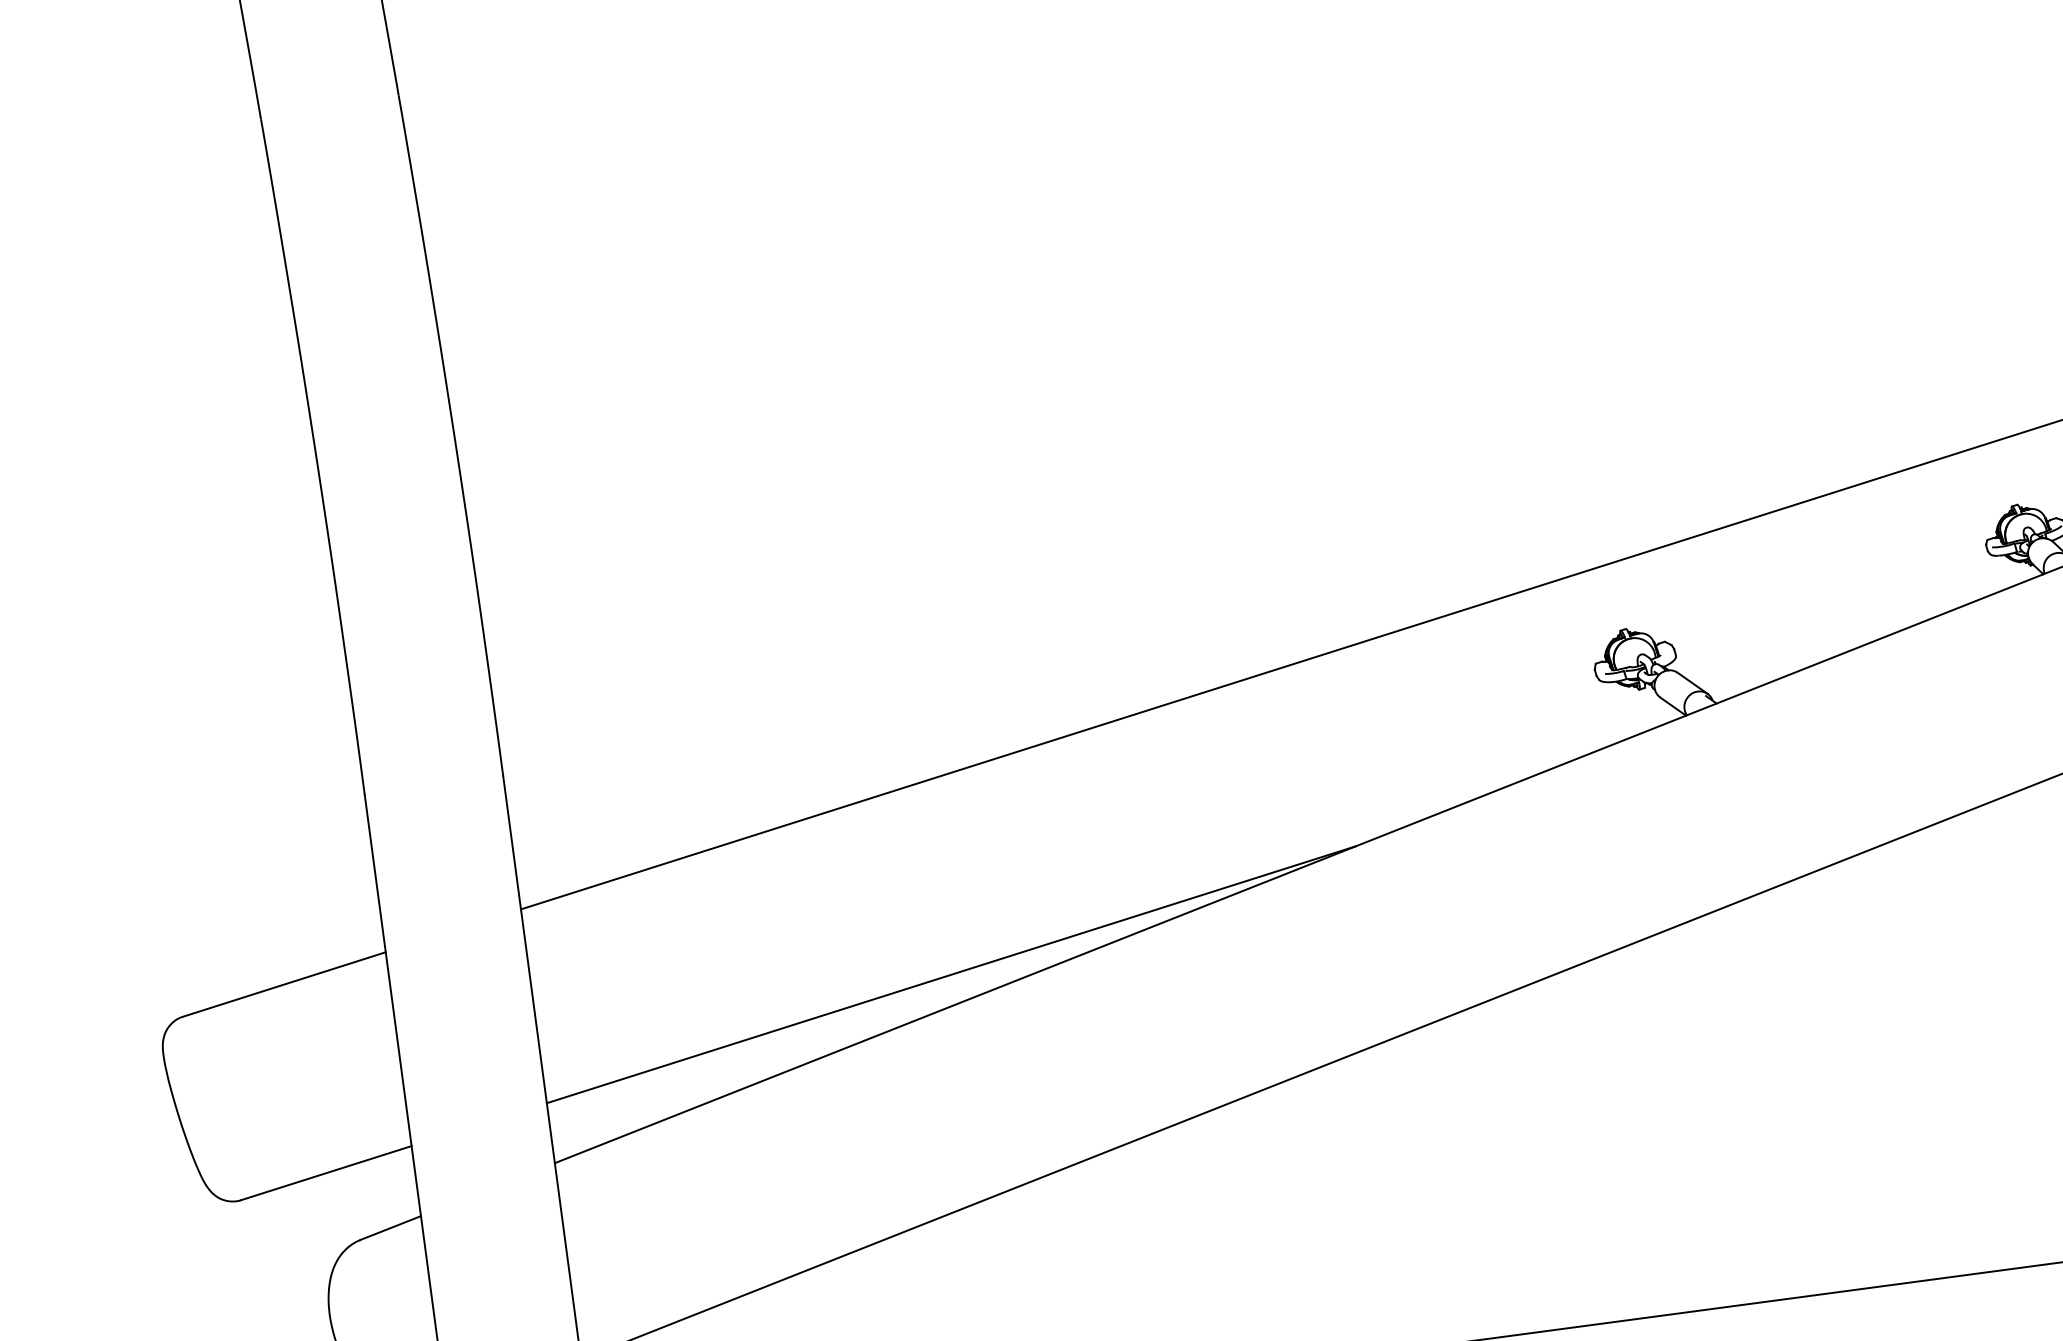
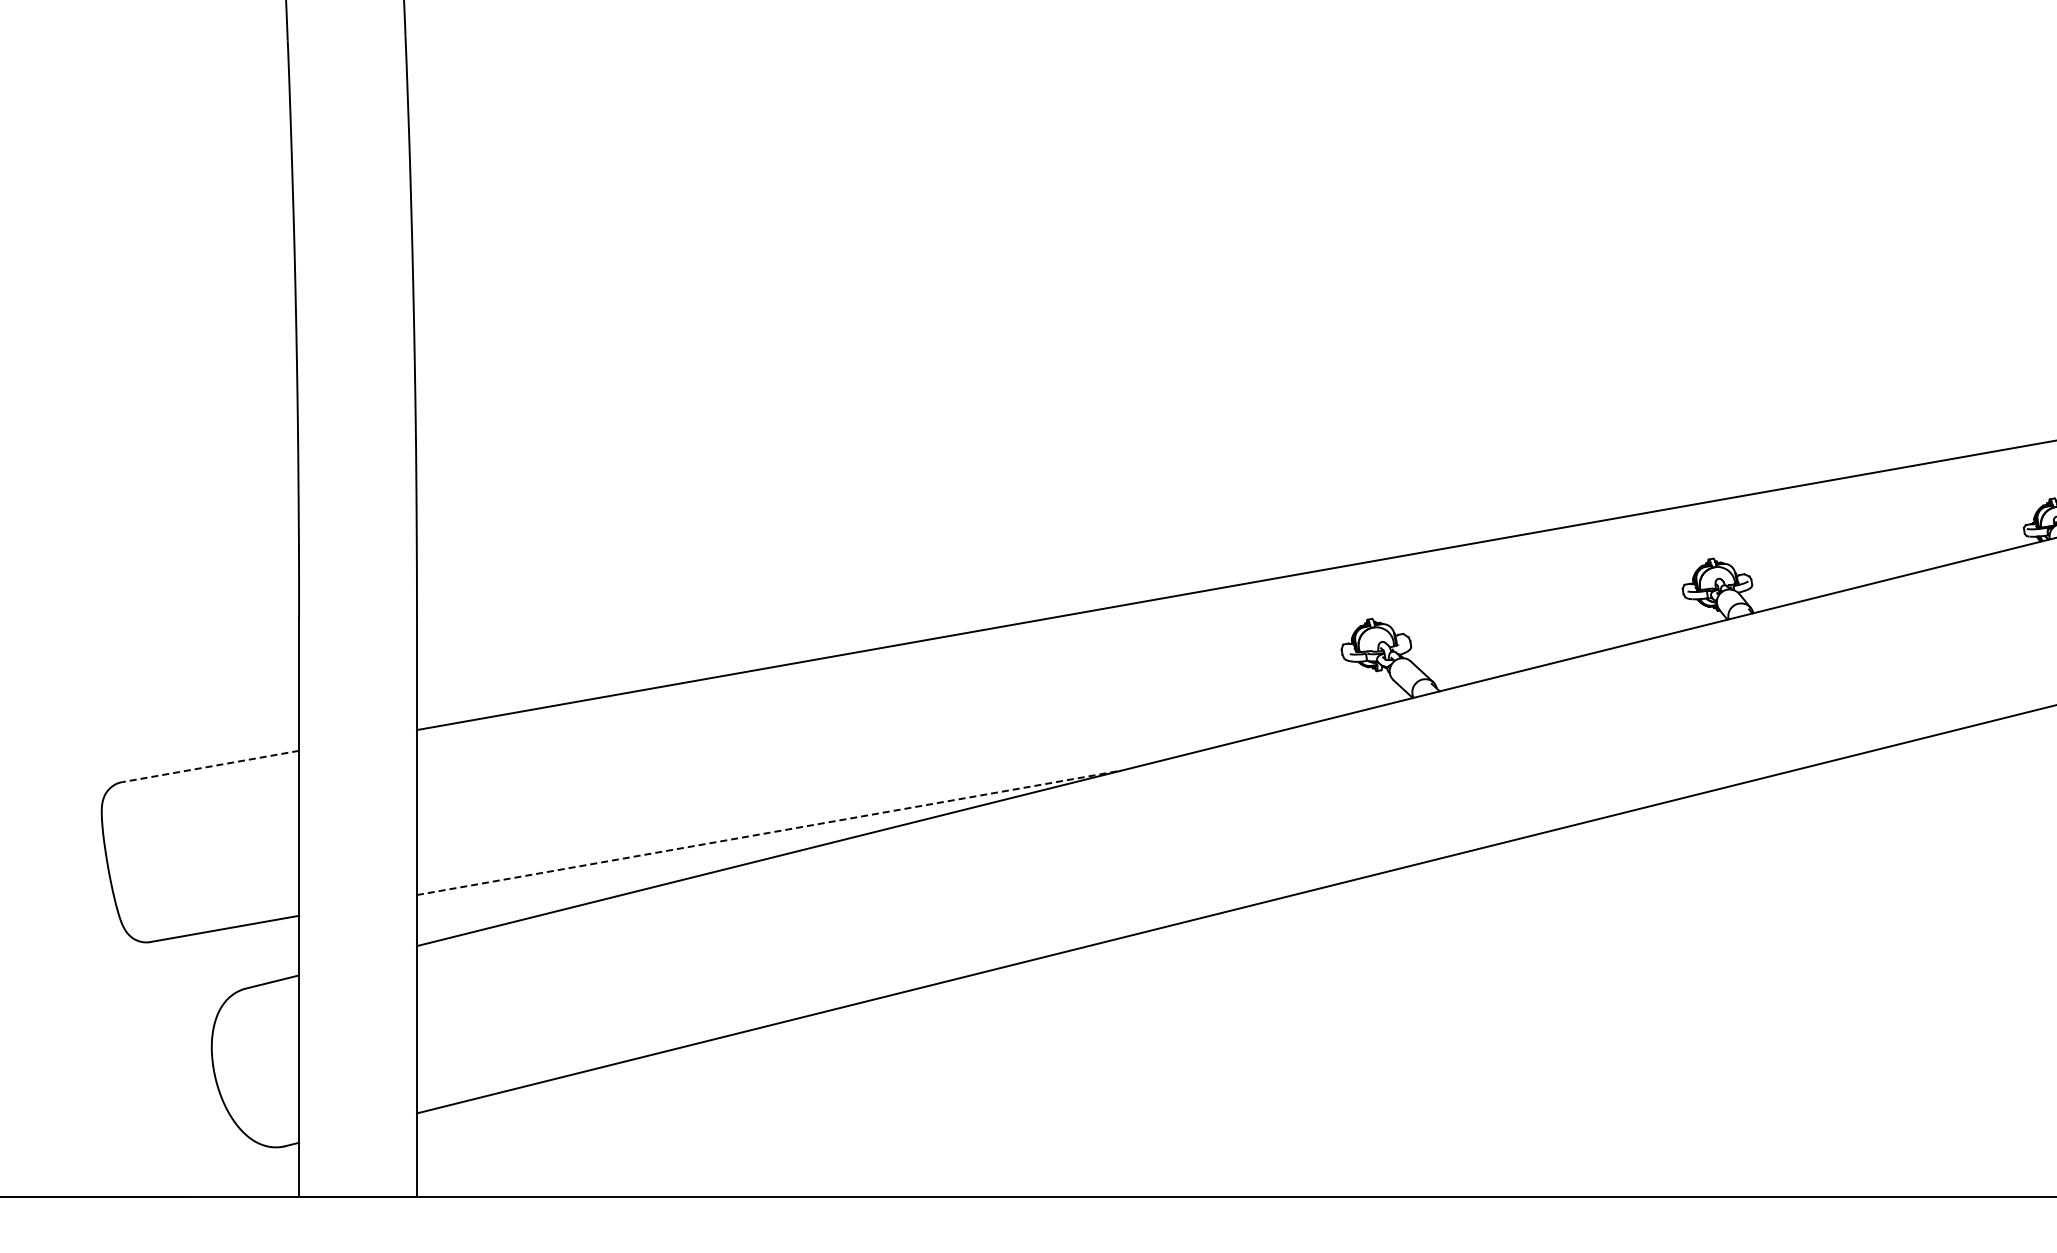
line: (951, 974) -> (769, 832), solid -> dashed
line: (284, 984) -> (210, 766), solid -> dashed

